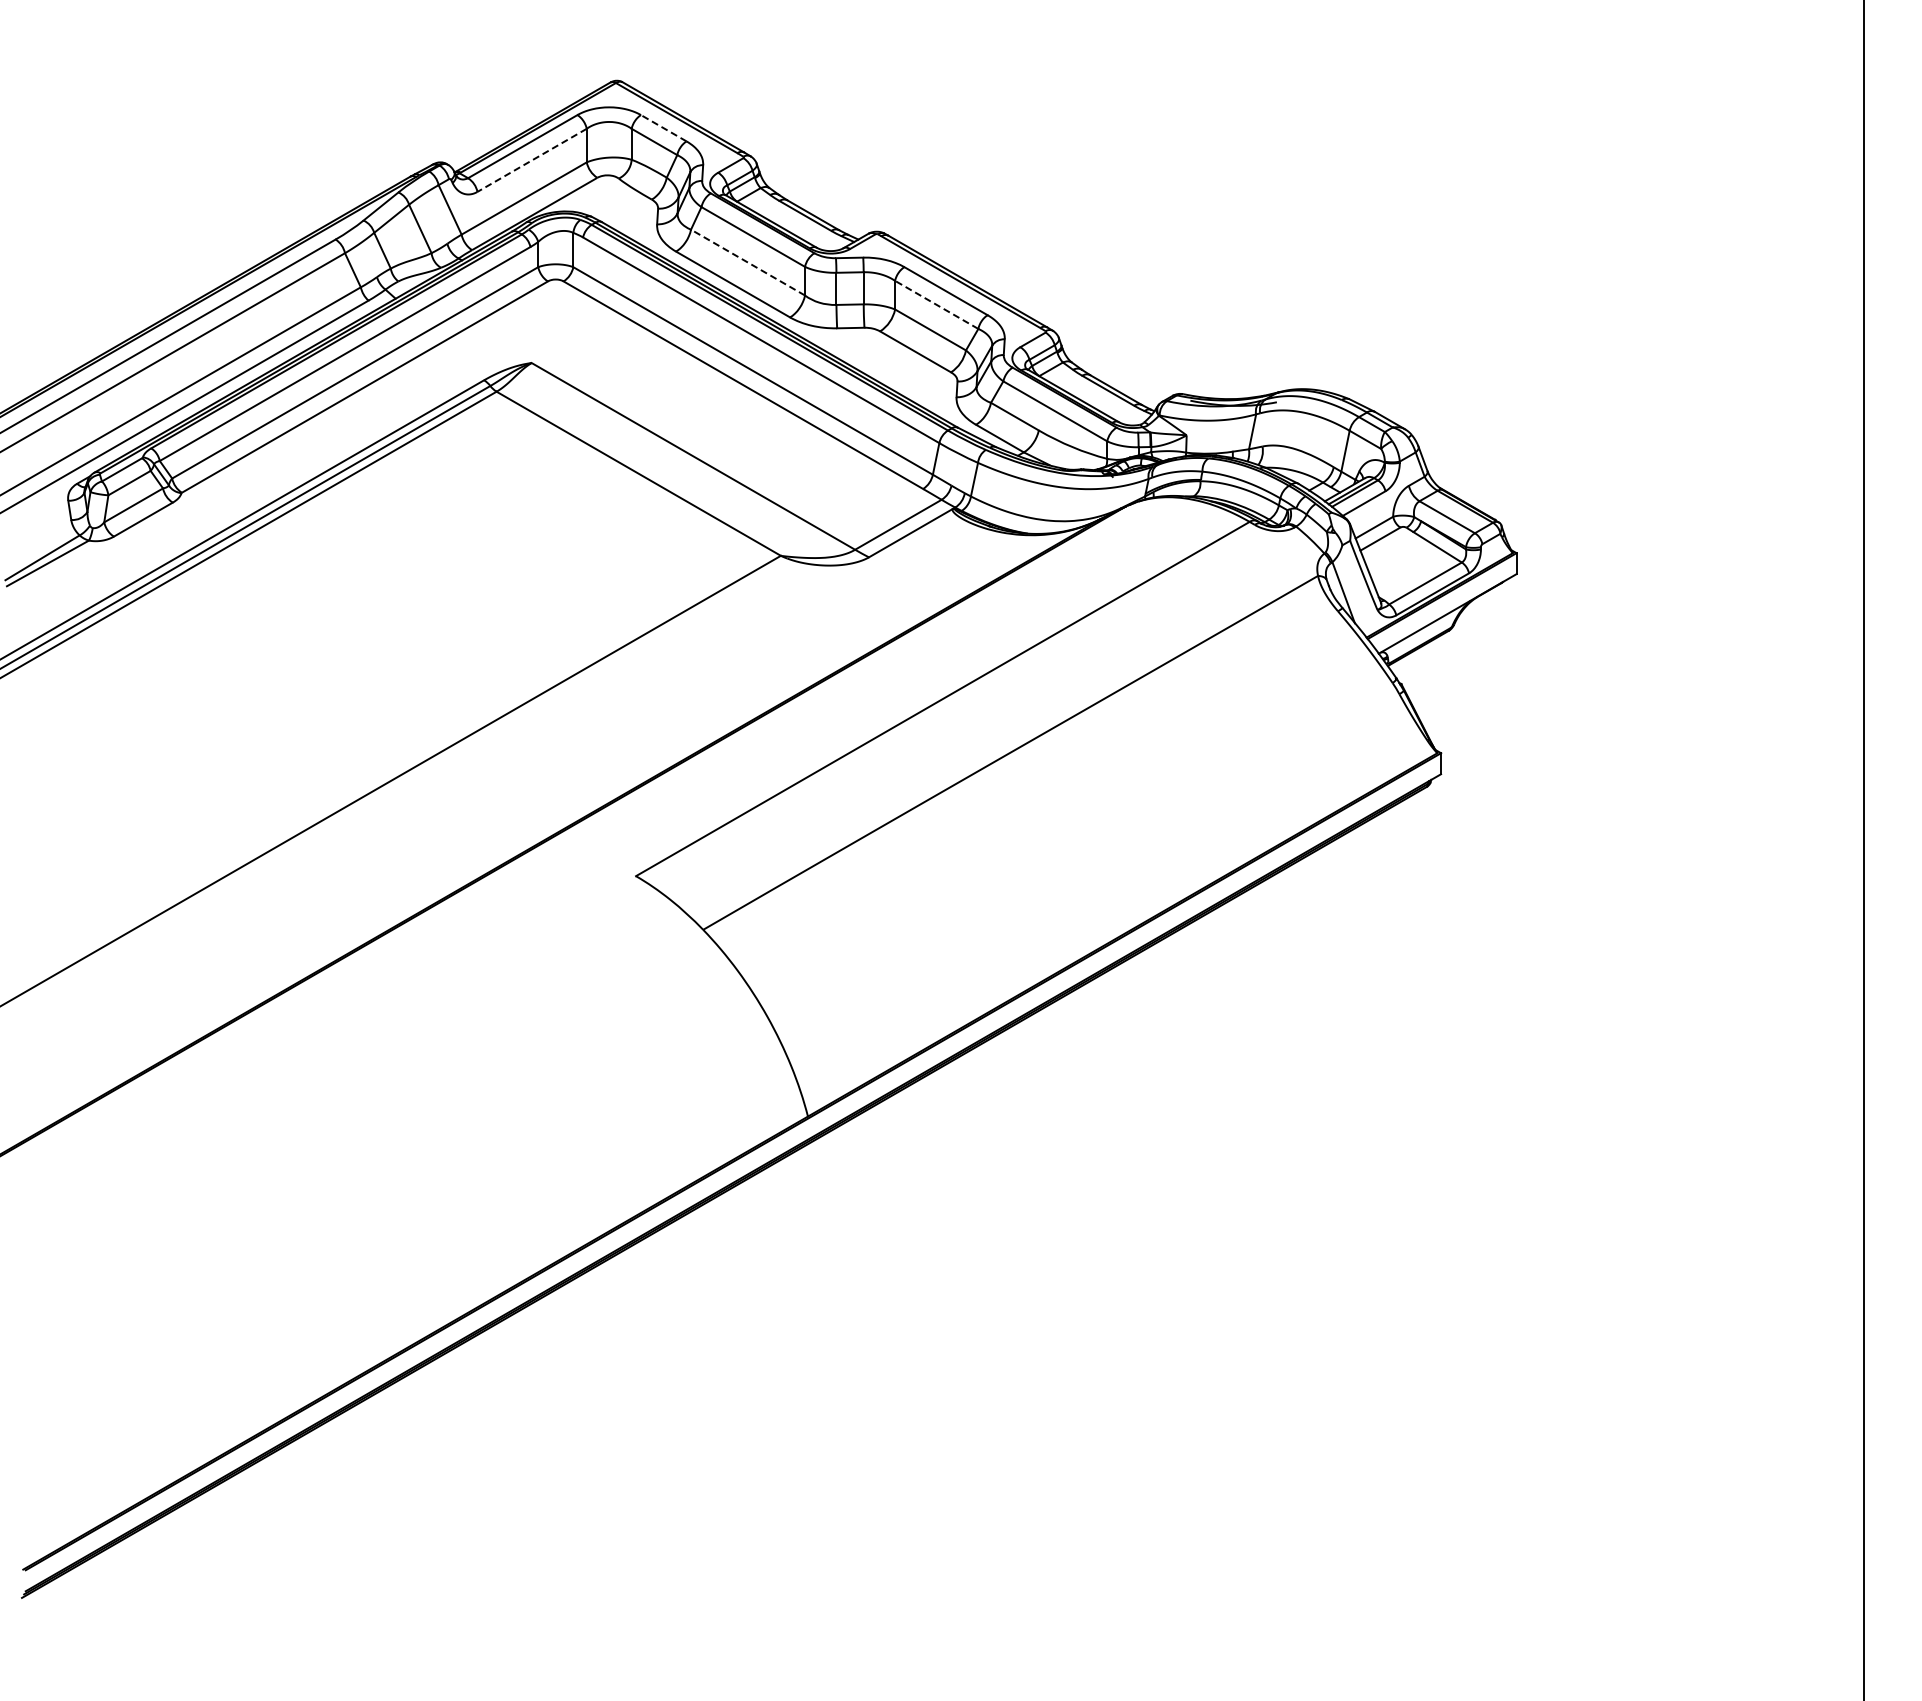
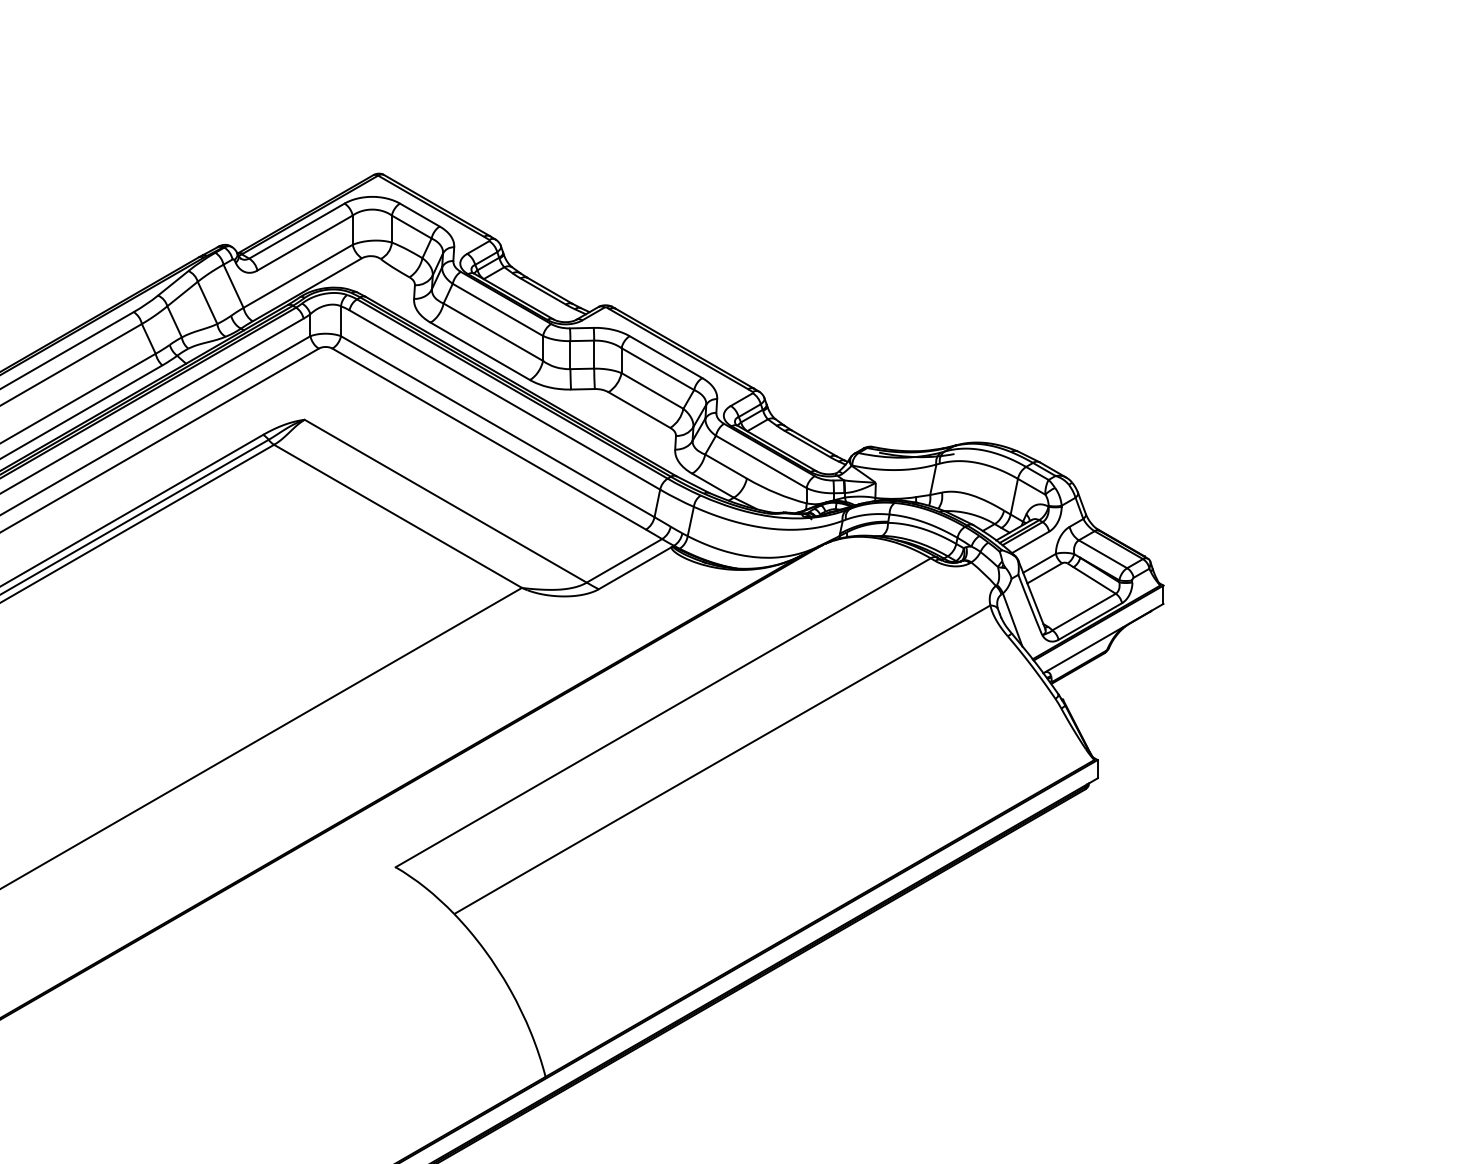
line: (663, 128) -> (419, 215), dashed -> solid
line: (531, 160) -> (304, 243), dashed -> solid
line: (748, 262) -> (493, 332), dashed -> solid
line: (936, 304) -> (657, 368), dashed -> solid

